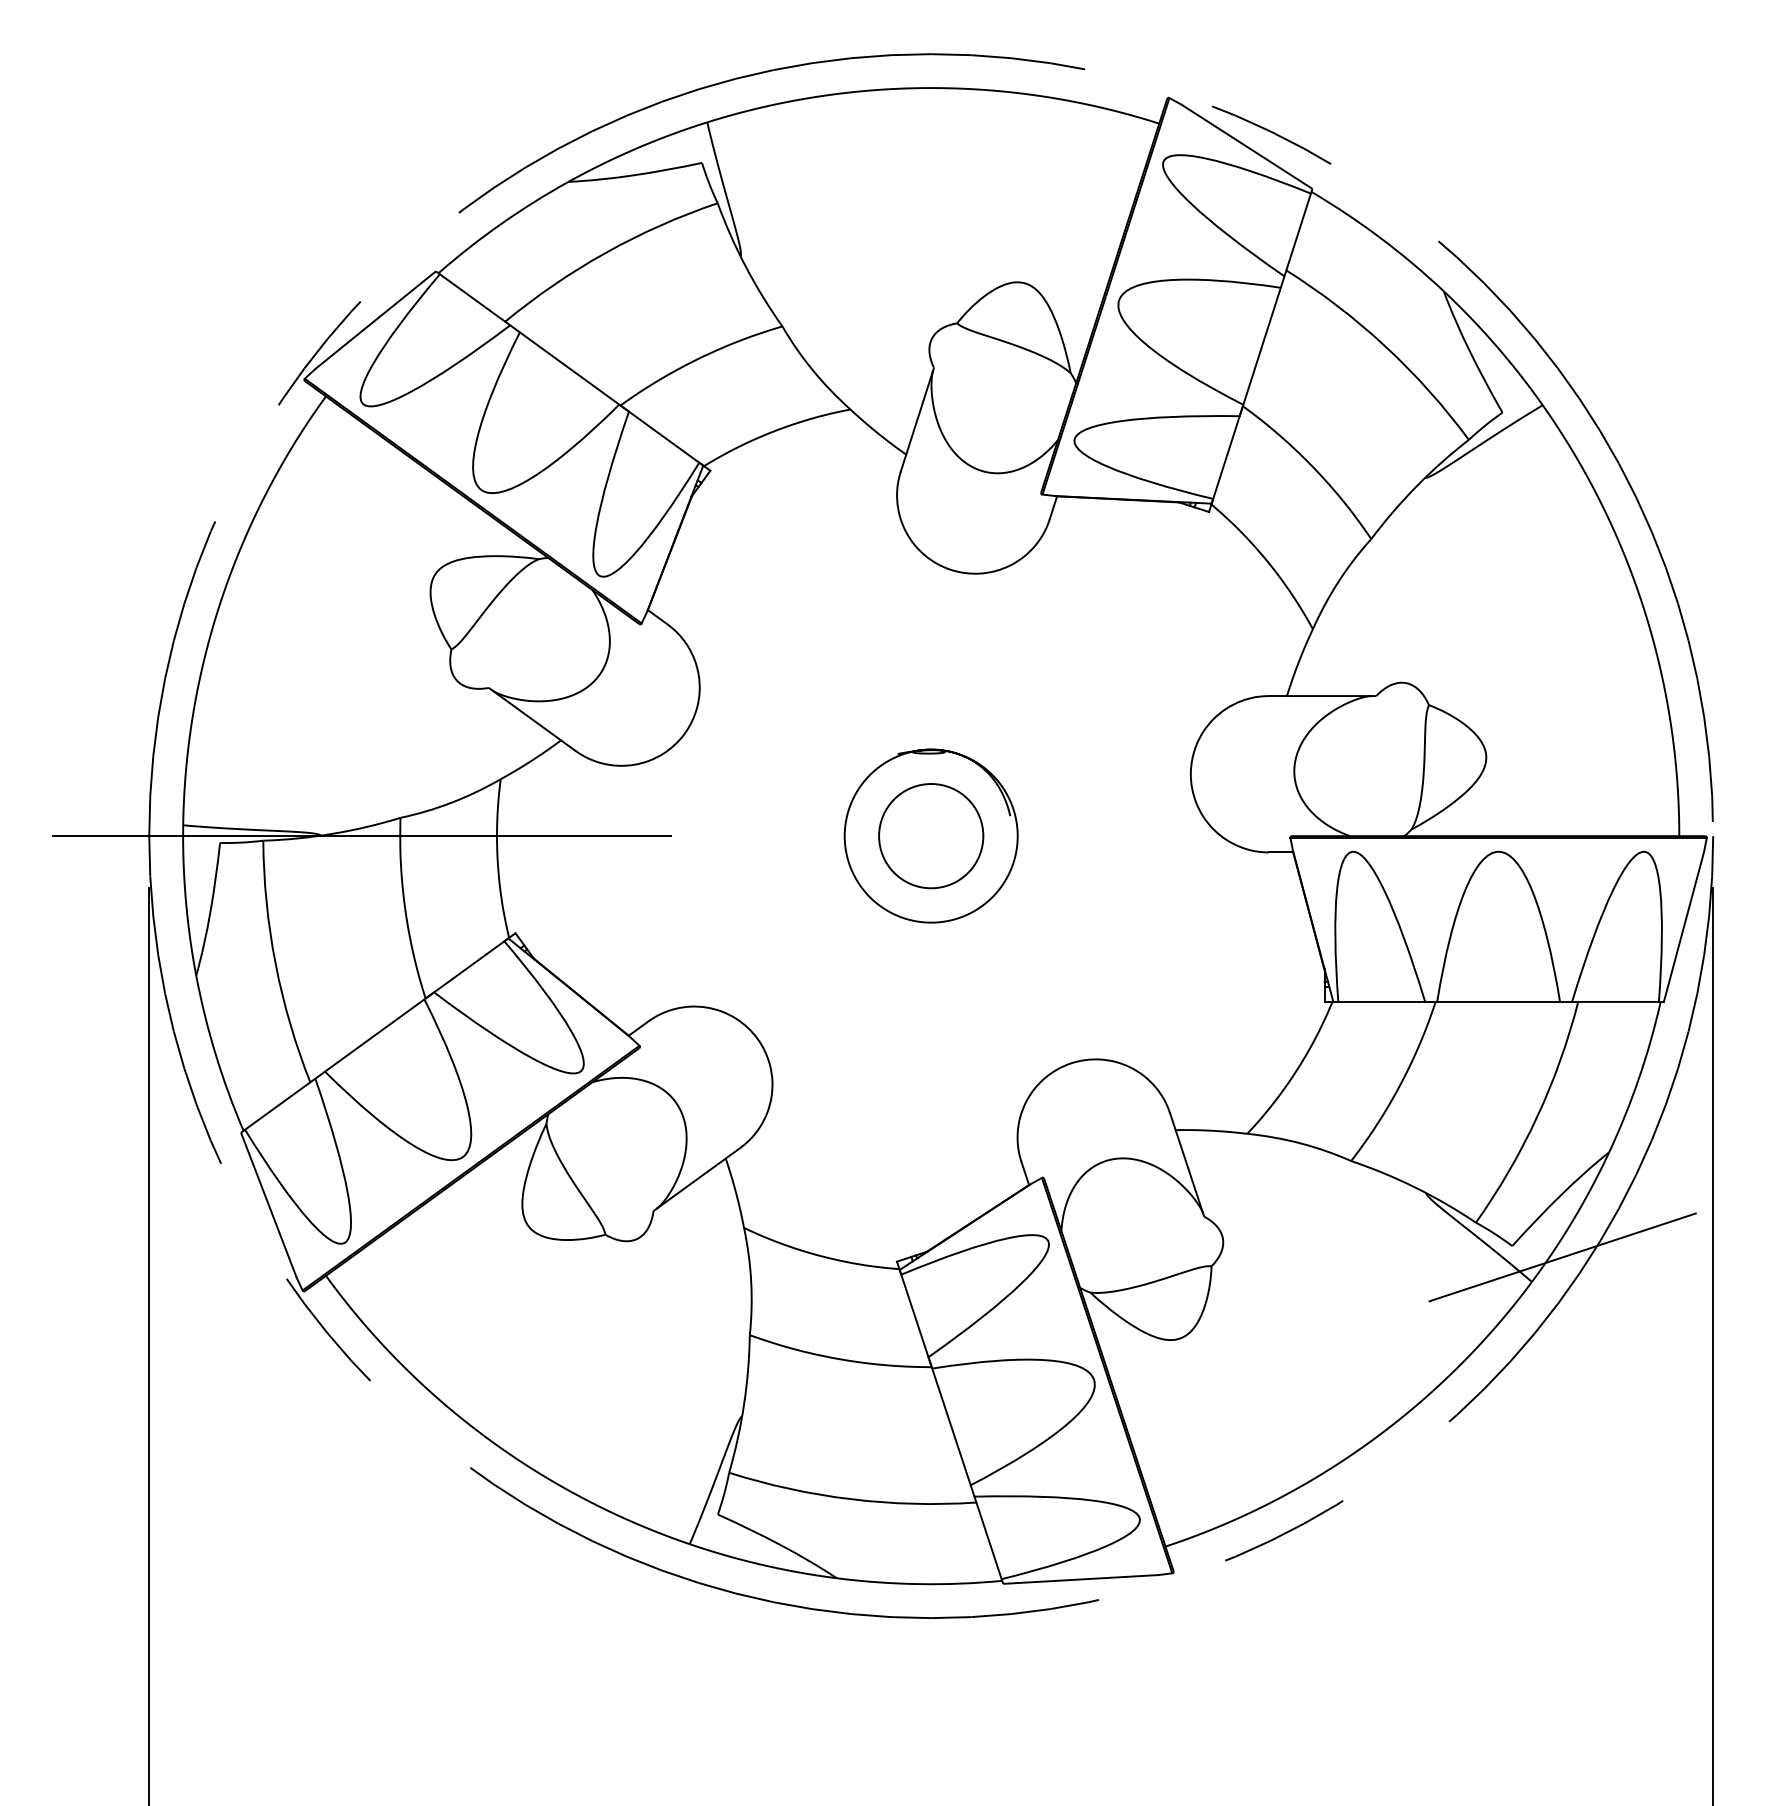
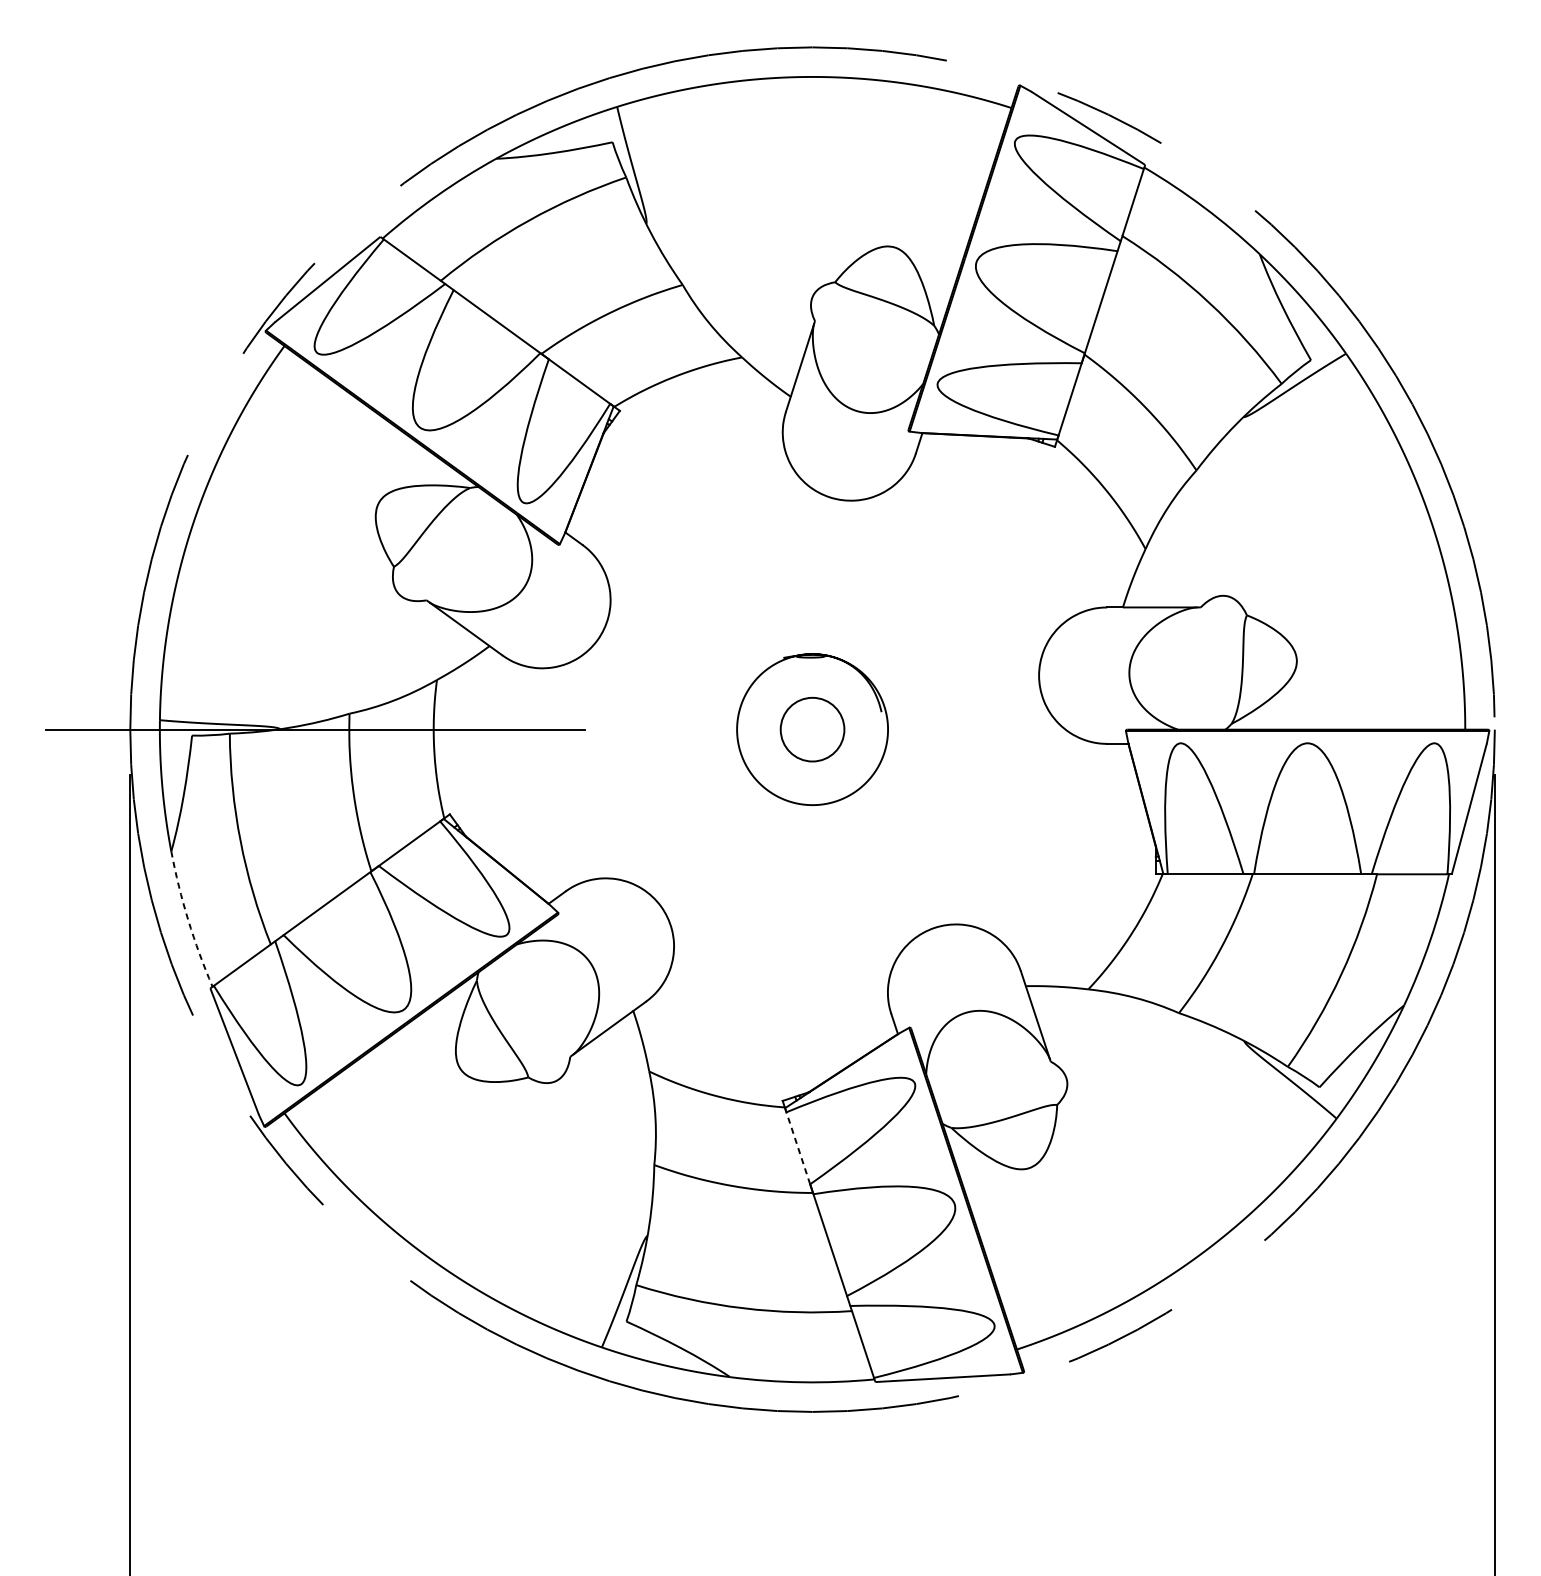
circle: (931, 836) -> (812, 729), size x0.7
arc: (215, 1054) -> (188, 920), solid -> dashed
line: (1562, 1257) -> (1363, 1097), removed
line: (914, 1315) -> (797, 1147), solid -> dashed

